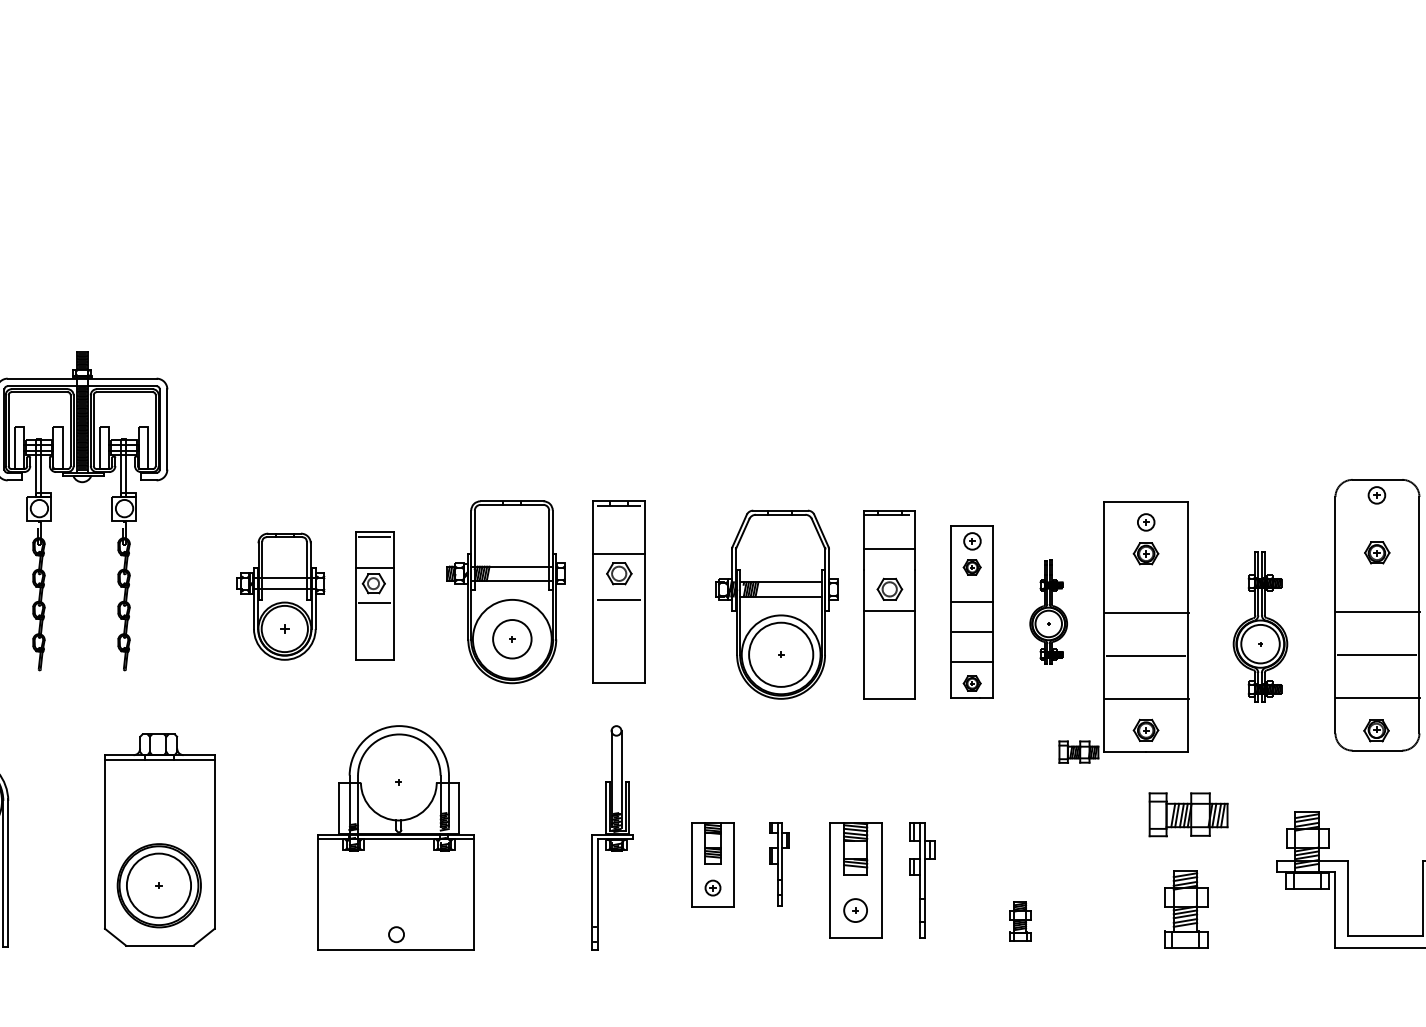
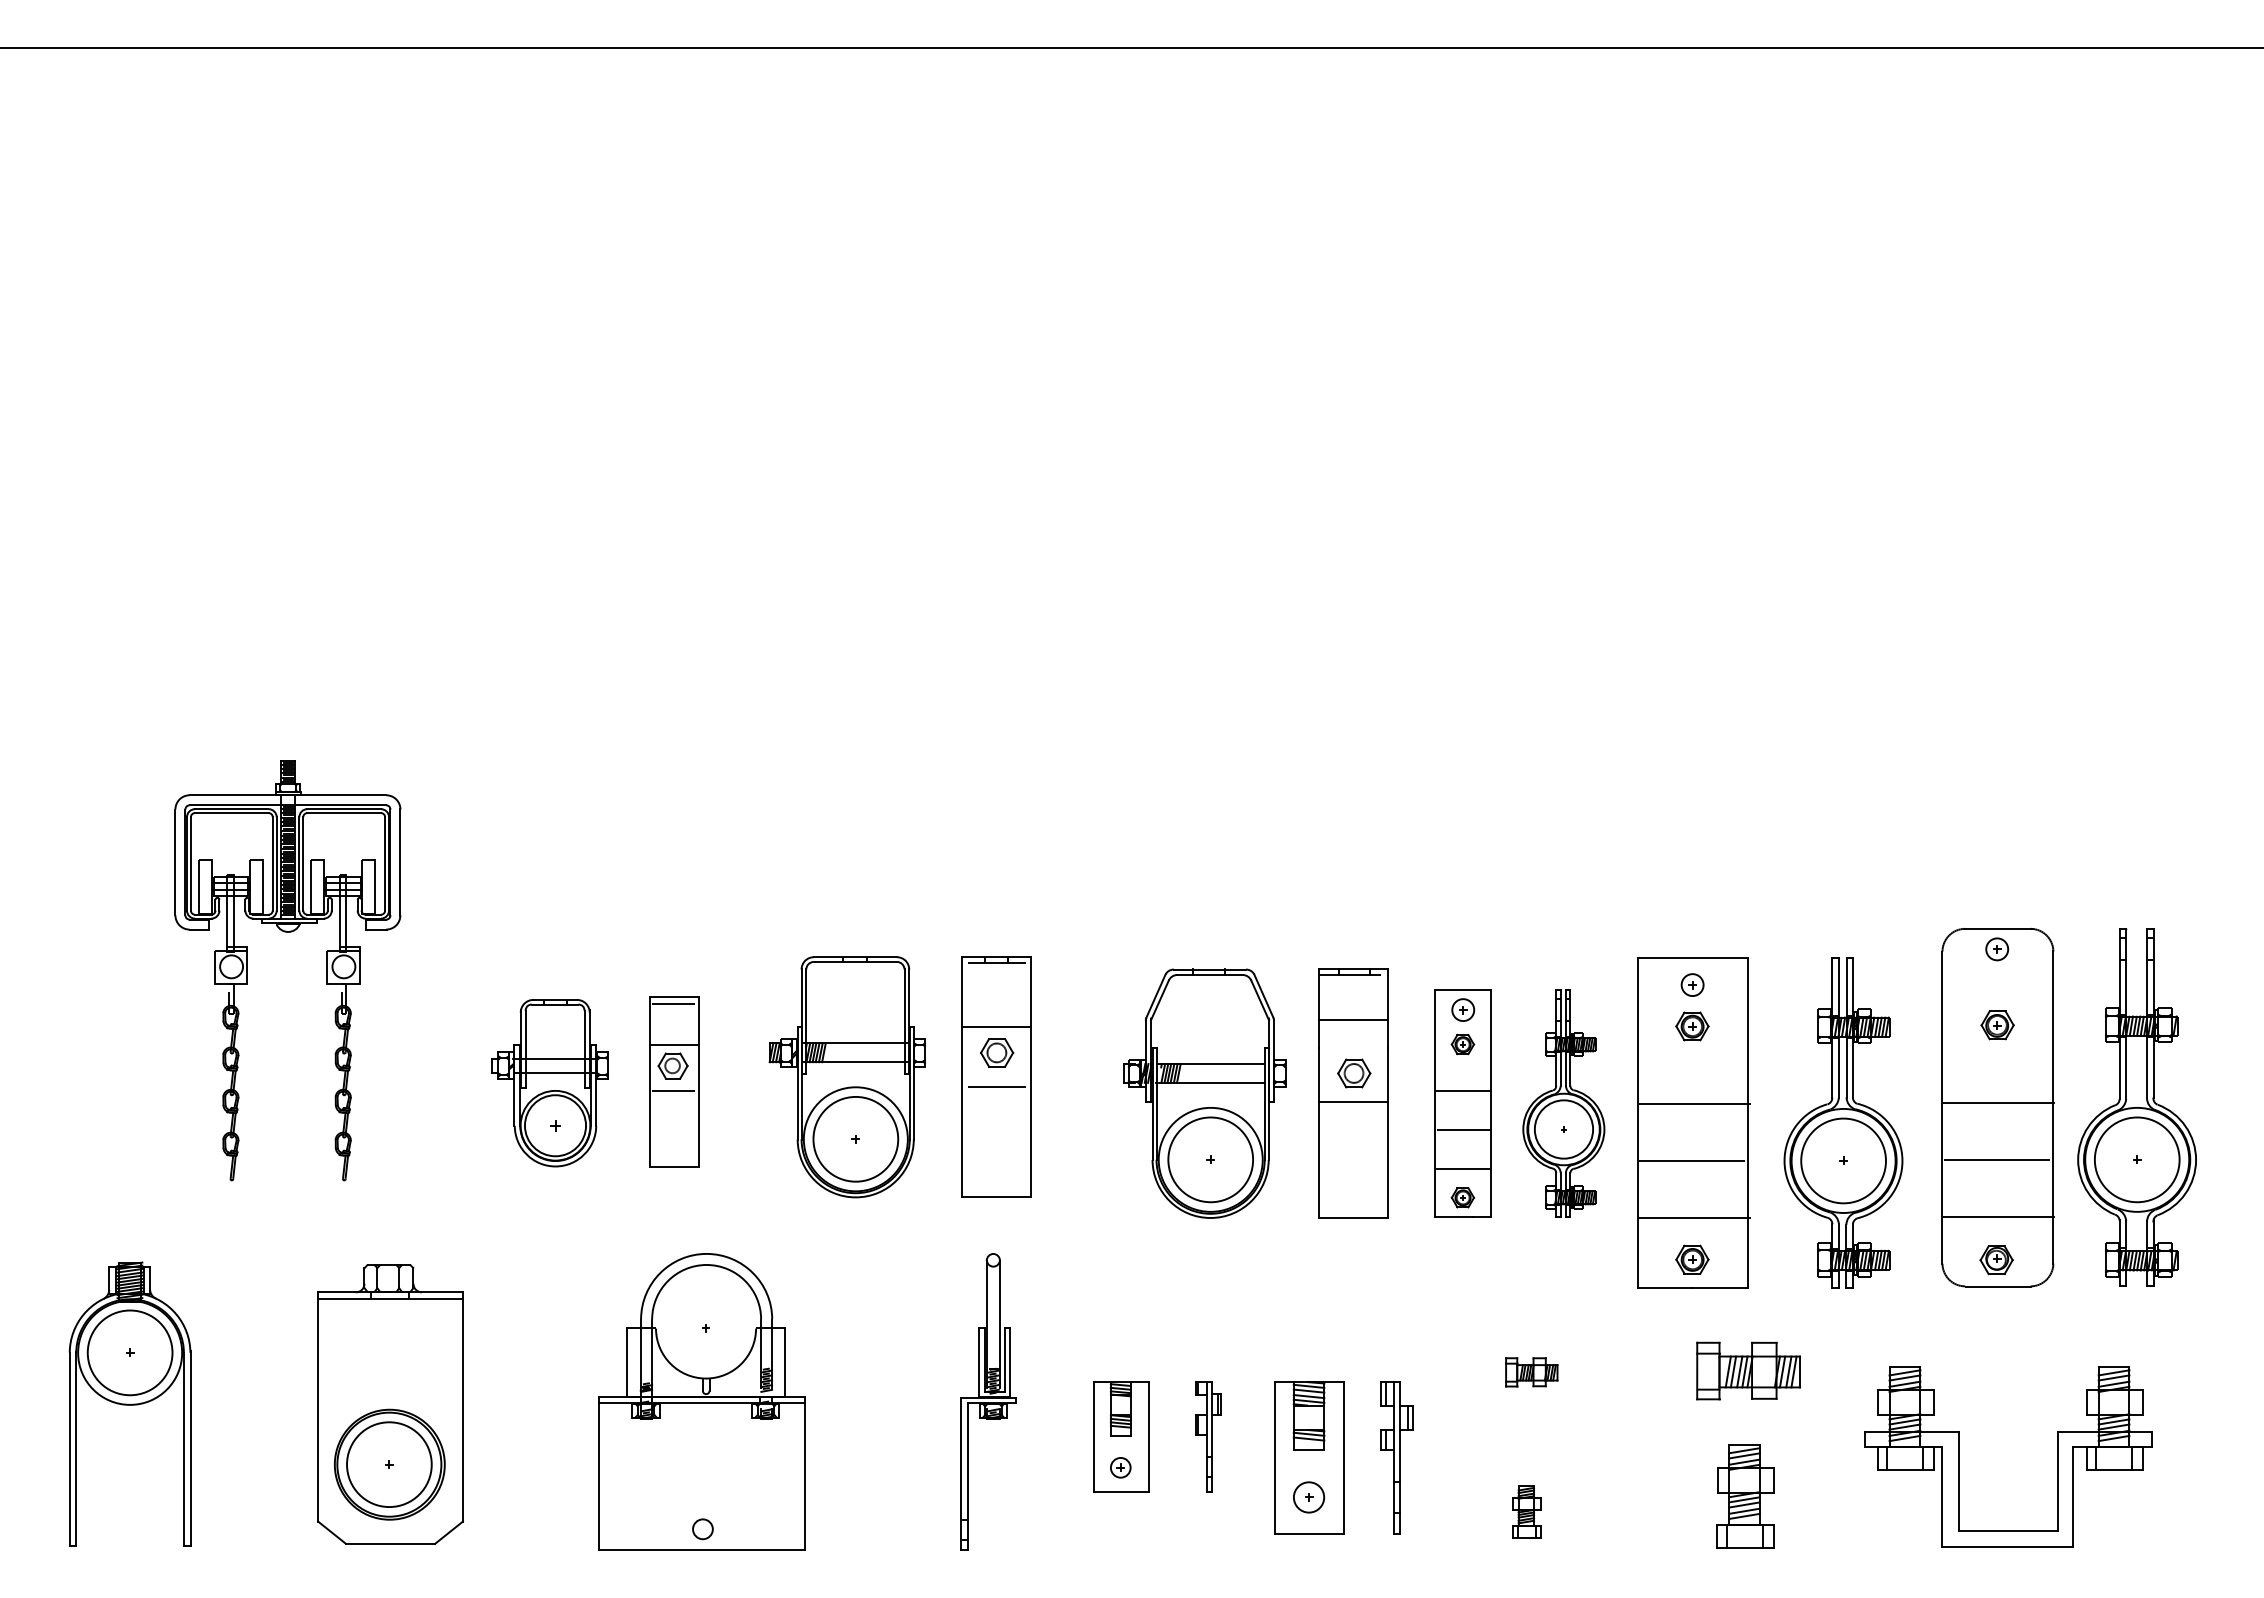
part: (1048, 612) -> (1563, 1103), size x1.67
part: (1260, 626) -> (1843, 1122), size x1.67
circle: (512, 638) -> (855, 1138), size x1.67
part: (1078, 752) -> (1531, 1372), moved

